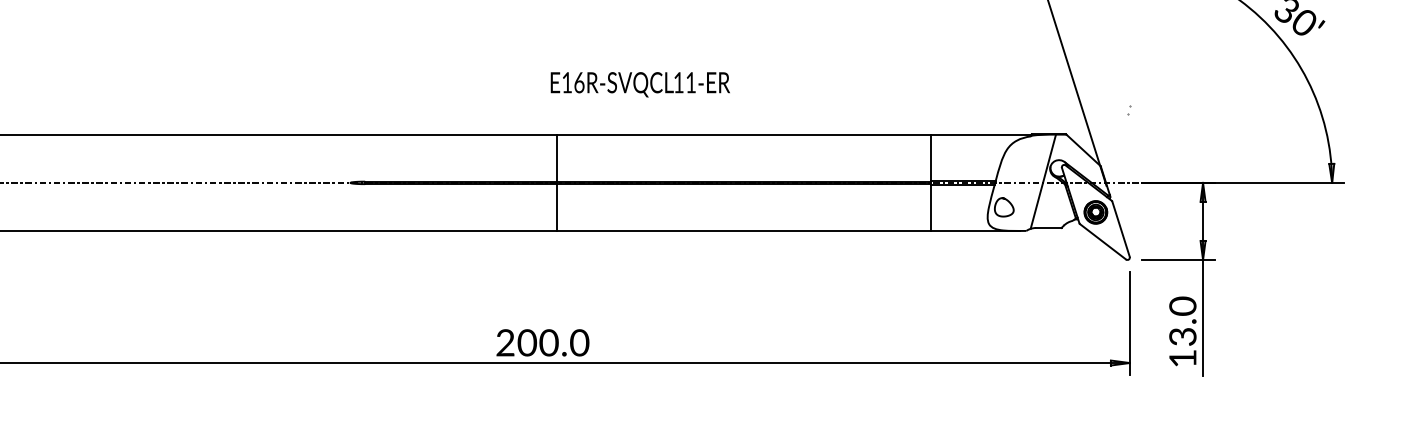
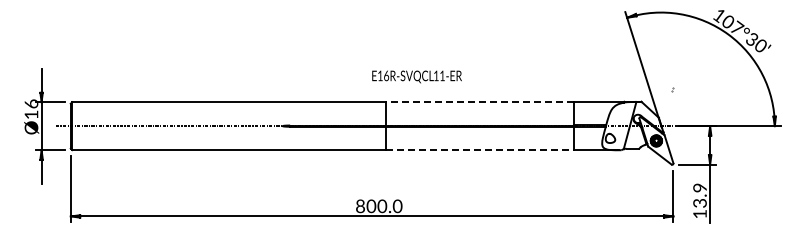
text: (639, 83) -> (416, 76), moved
line: (744, 135) -> (480, 102), solid -> dashed
line: (744, 231) -> (480, 150), solid -> dashed
text: (1183, 305) -> (700, 187), 13.0 -> 13.9
text: (505, 343) -> (360, 206), 200.0 -> 800.0

